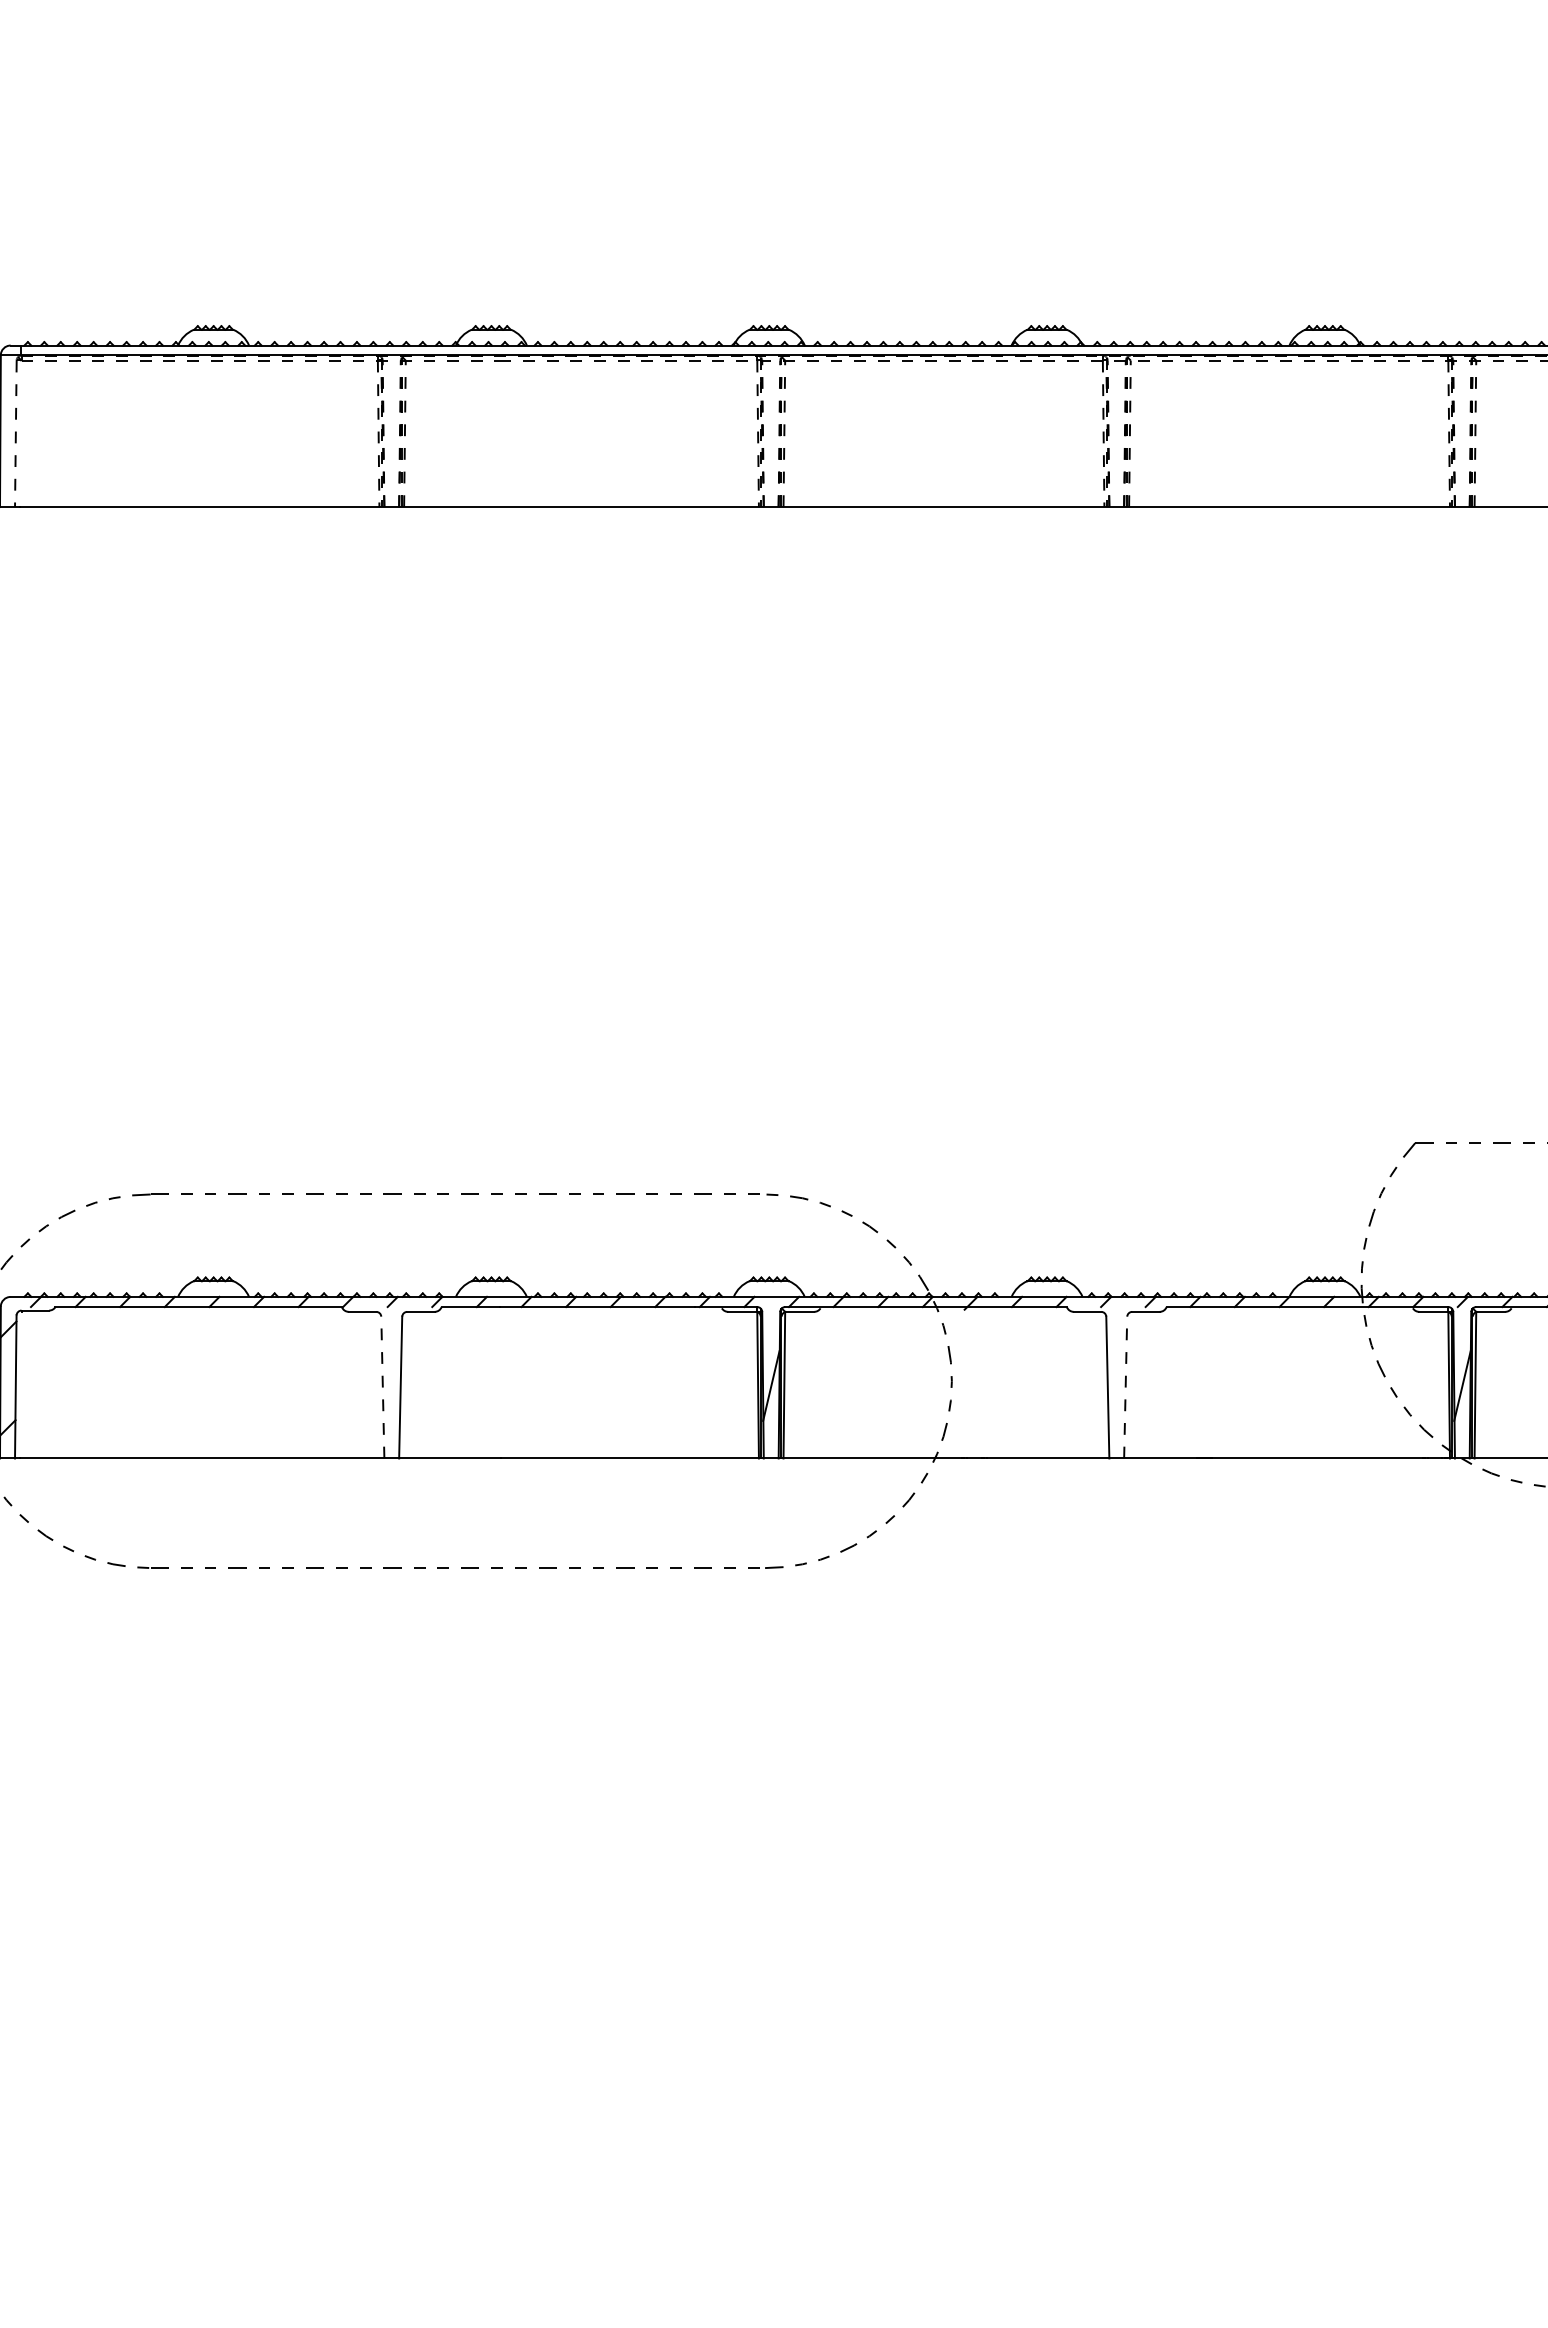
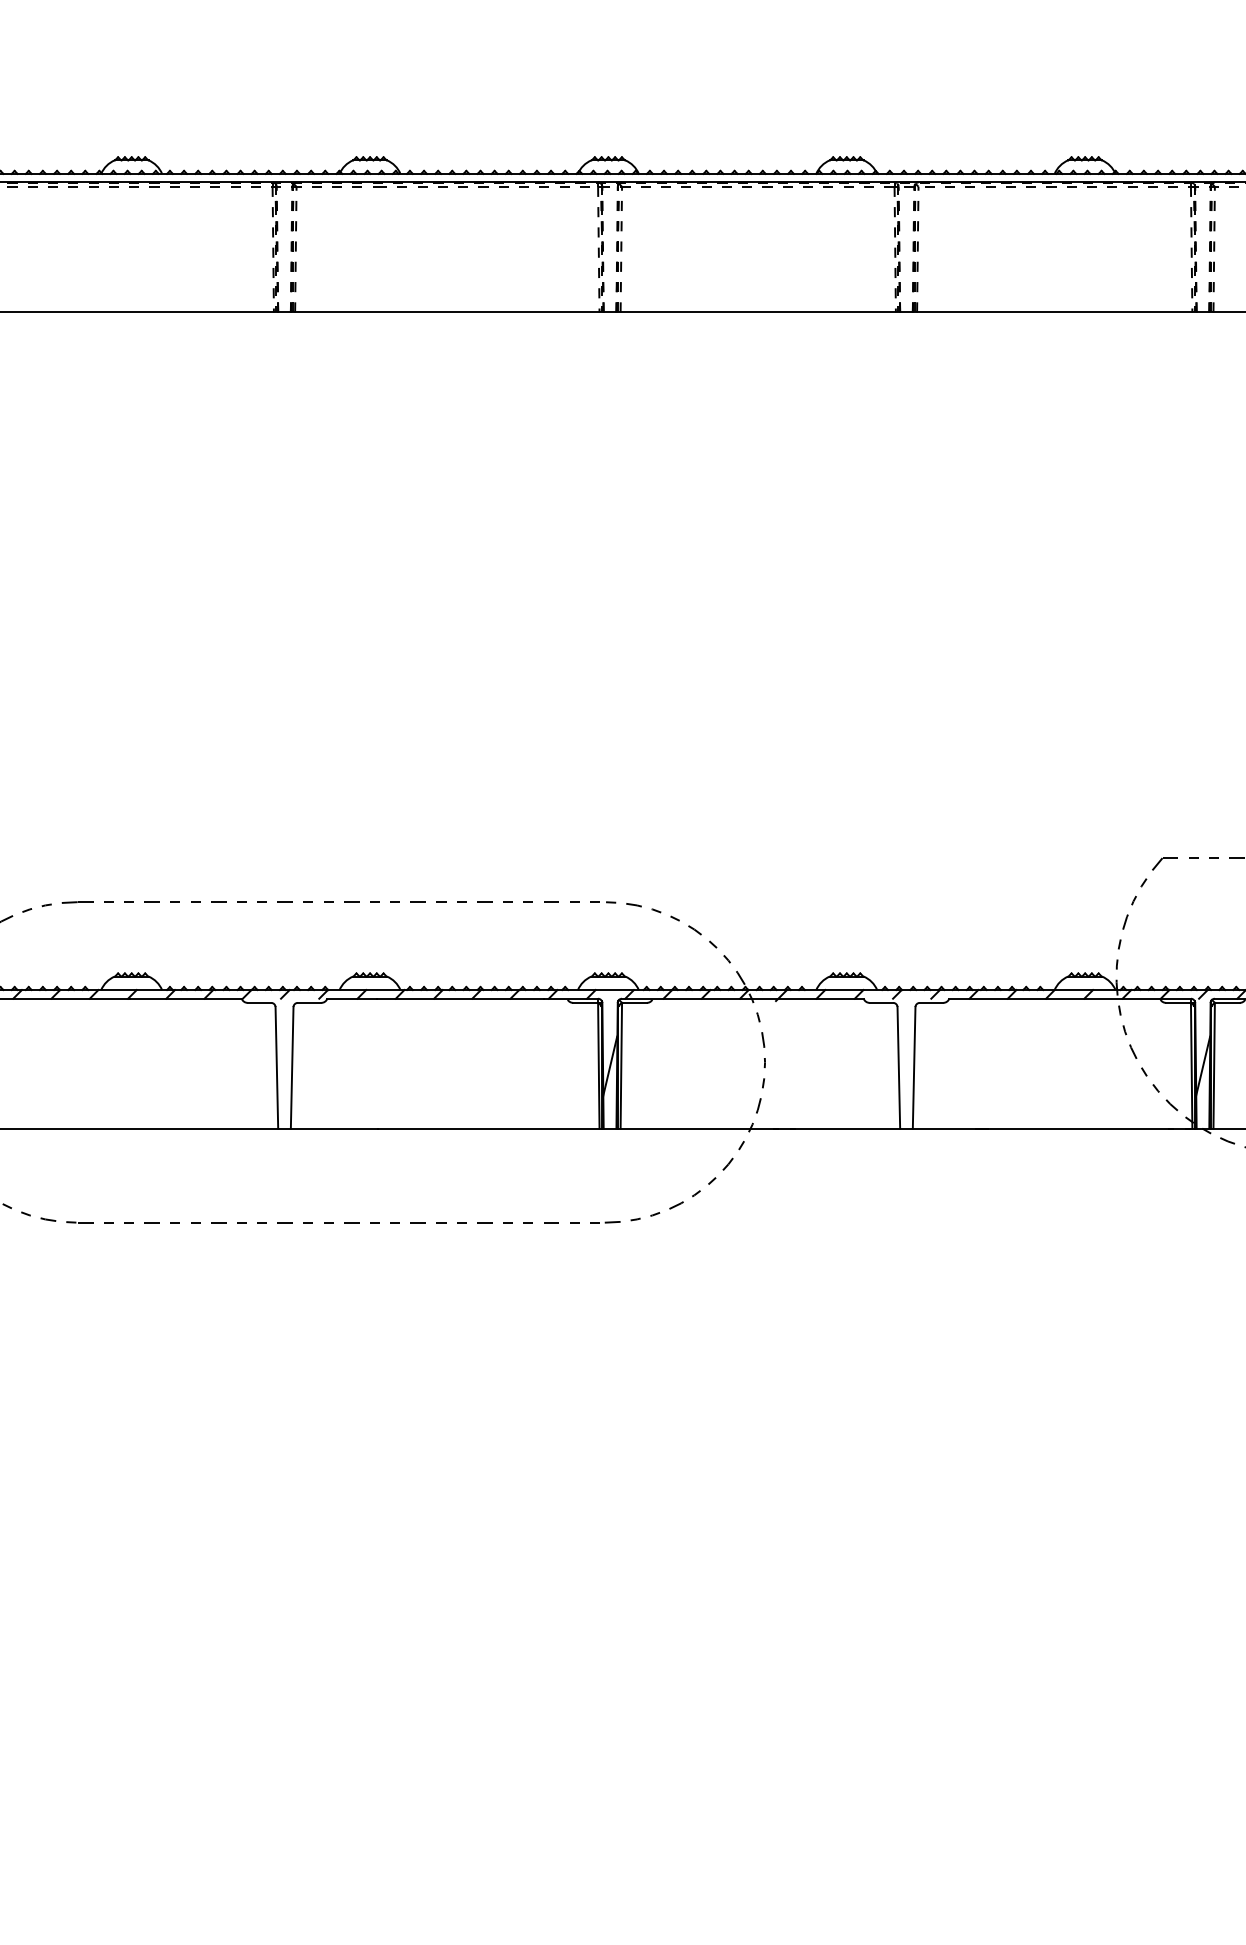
line: (382, 1387) -> (276, 1067), dashed -> solid
line: (1125, 1387) -> (913, 1067), dashed -> solid

